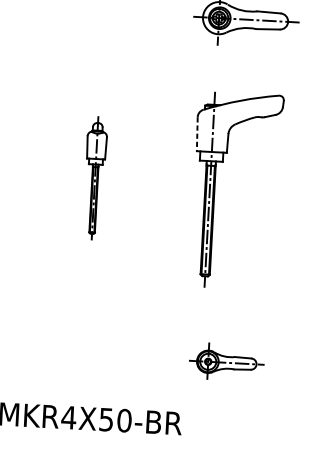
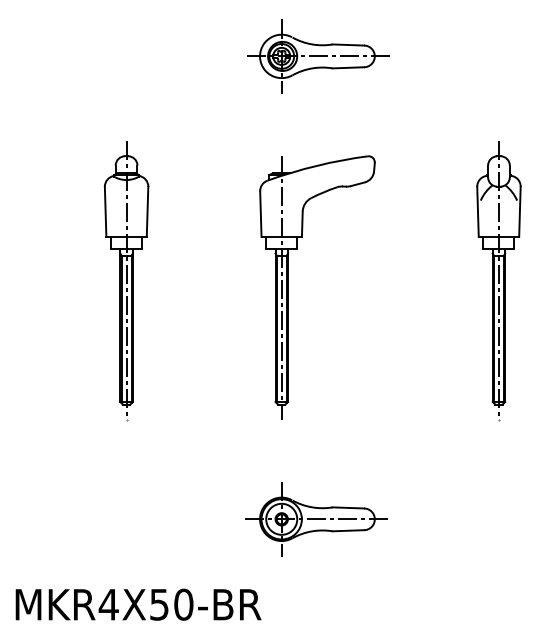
line: (197, 134) -> (260, 214), dashed -> solid
part: (94, 178) -> (126, 281), size x1.67
part: (226, 362) -> (316, 519), size x1.43

